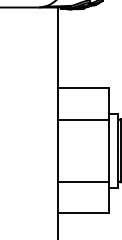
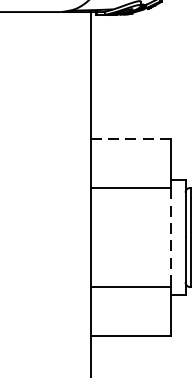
line: (83, 88) -> (131, 139), solid -> dashed
line: (108, 151) -> (170, 238), solid -> dashed

